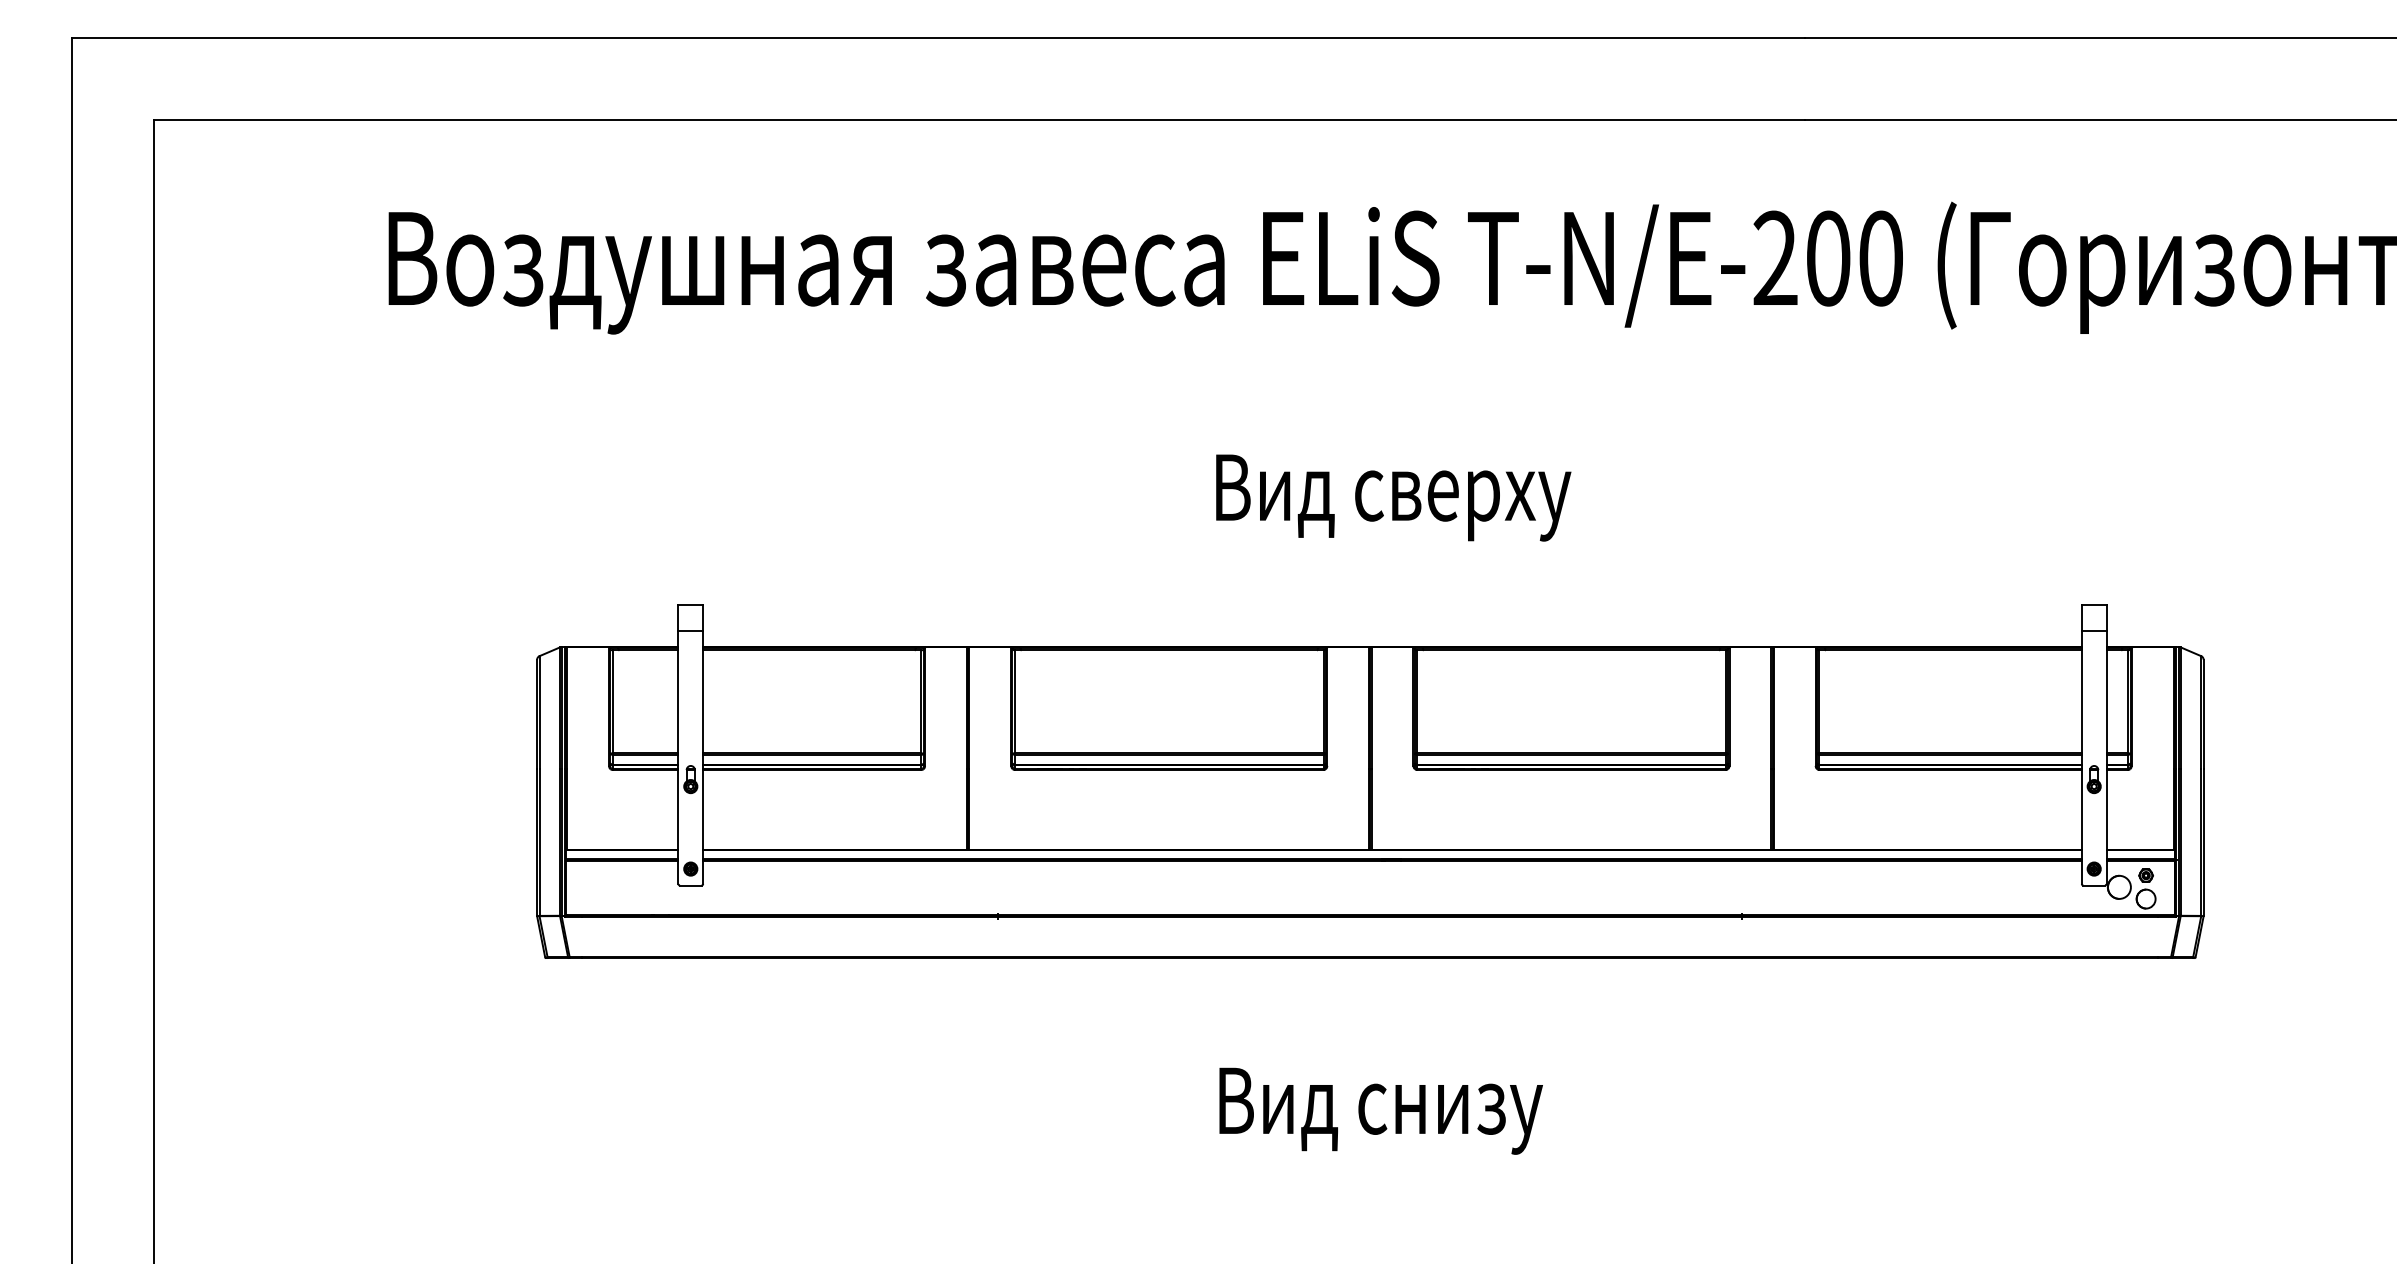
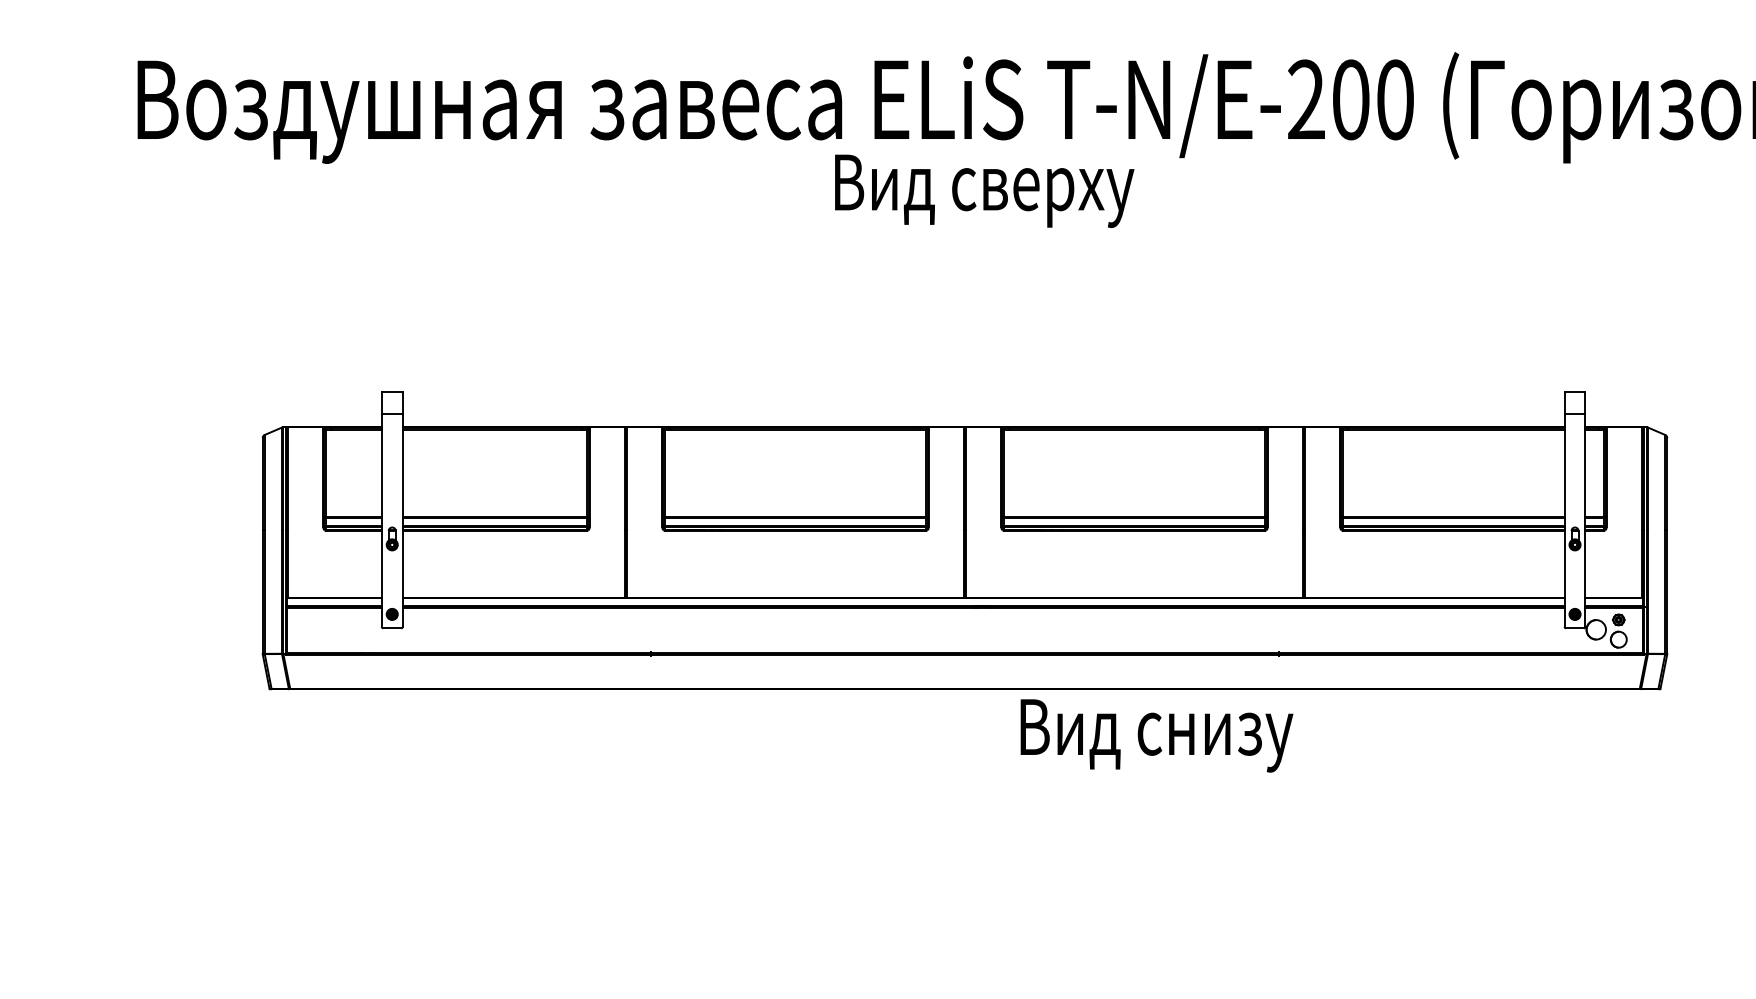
text: (1393, 497) -> (984, 190), moved
text: (1380, 1110) -> (1156, 735), moved

